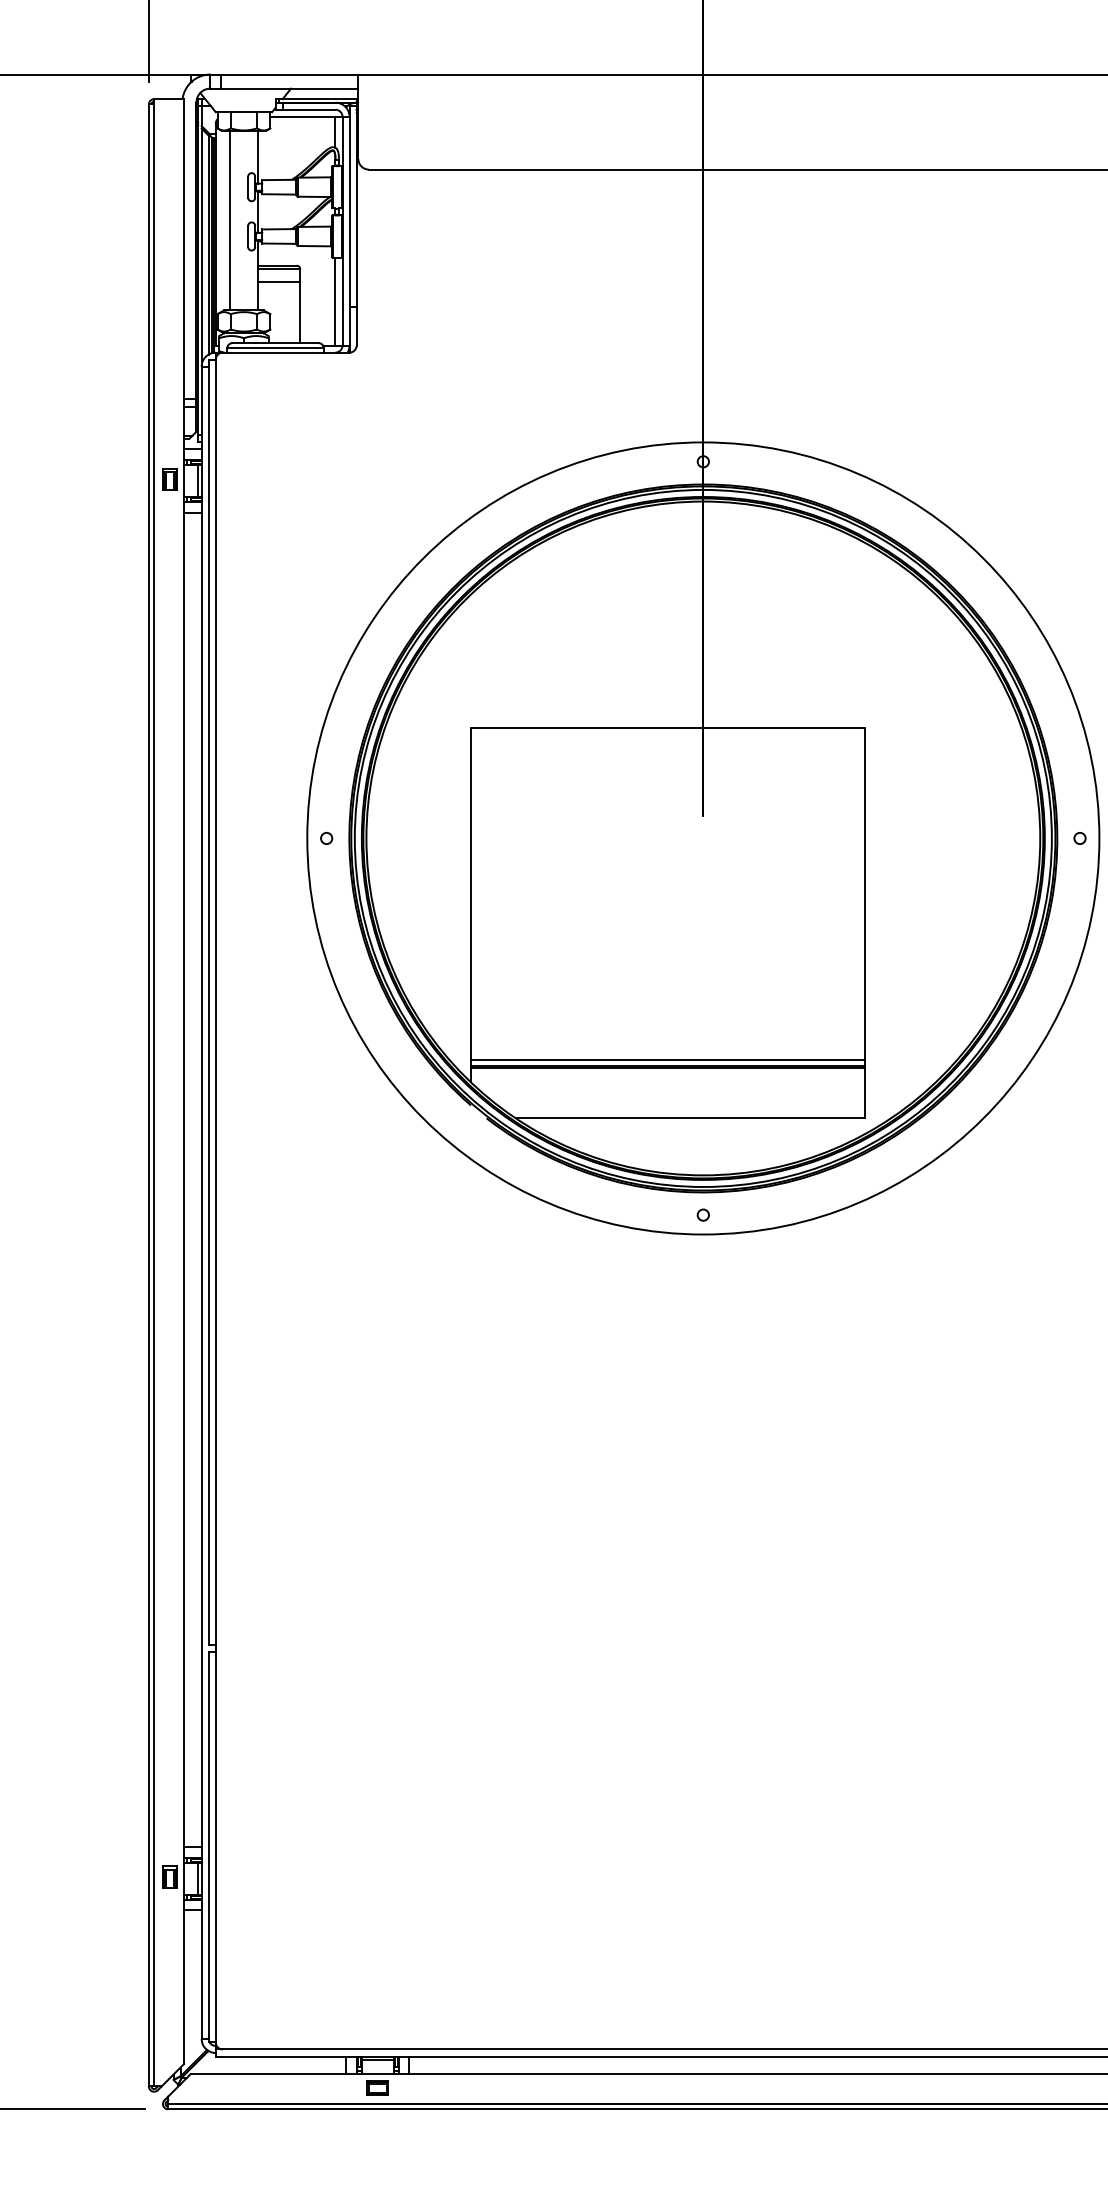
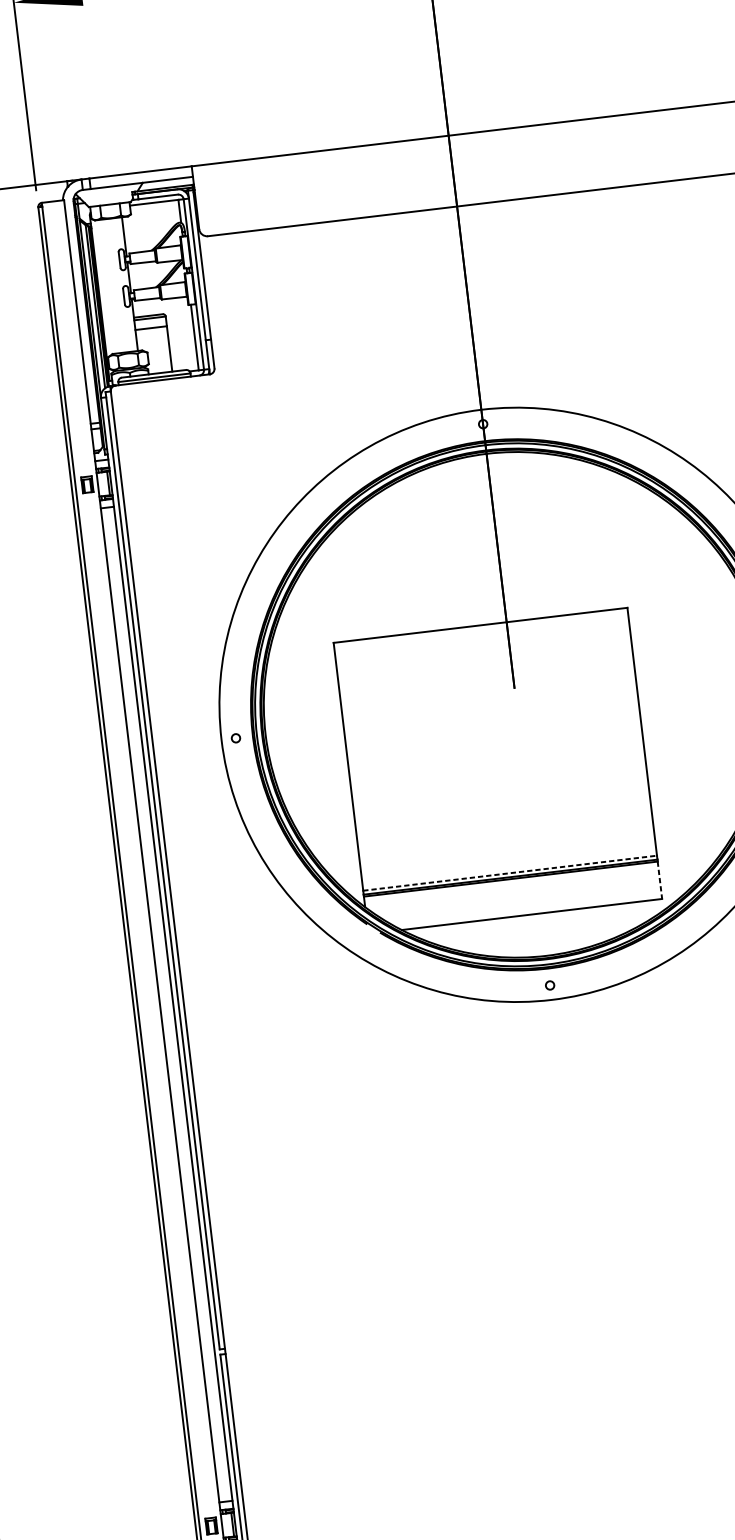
line: (229, 220) -> (108, 286), removed
line: (668, 1060) -> (510, 873), solid -> dashed
line: (865, 1093) -> (660, 880), solid -> dashed

